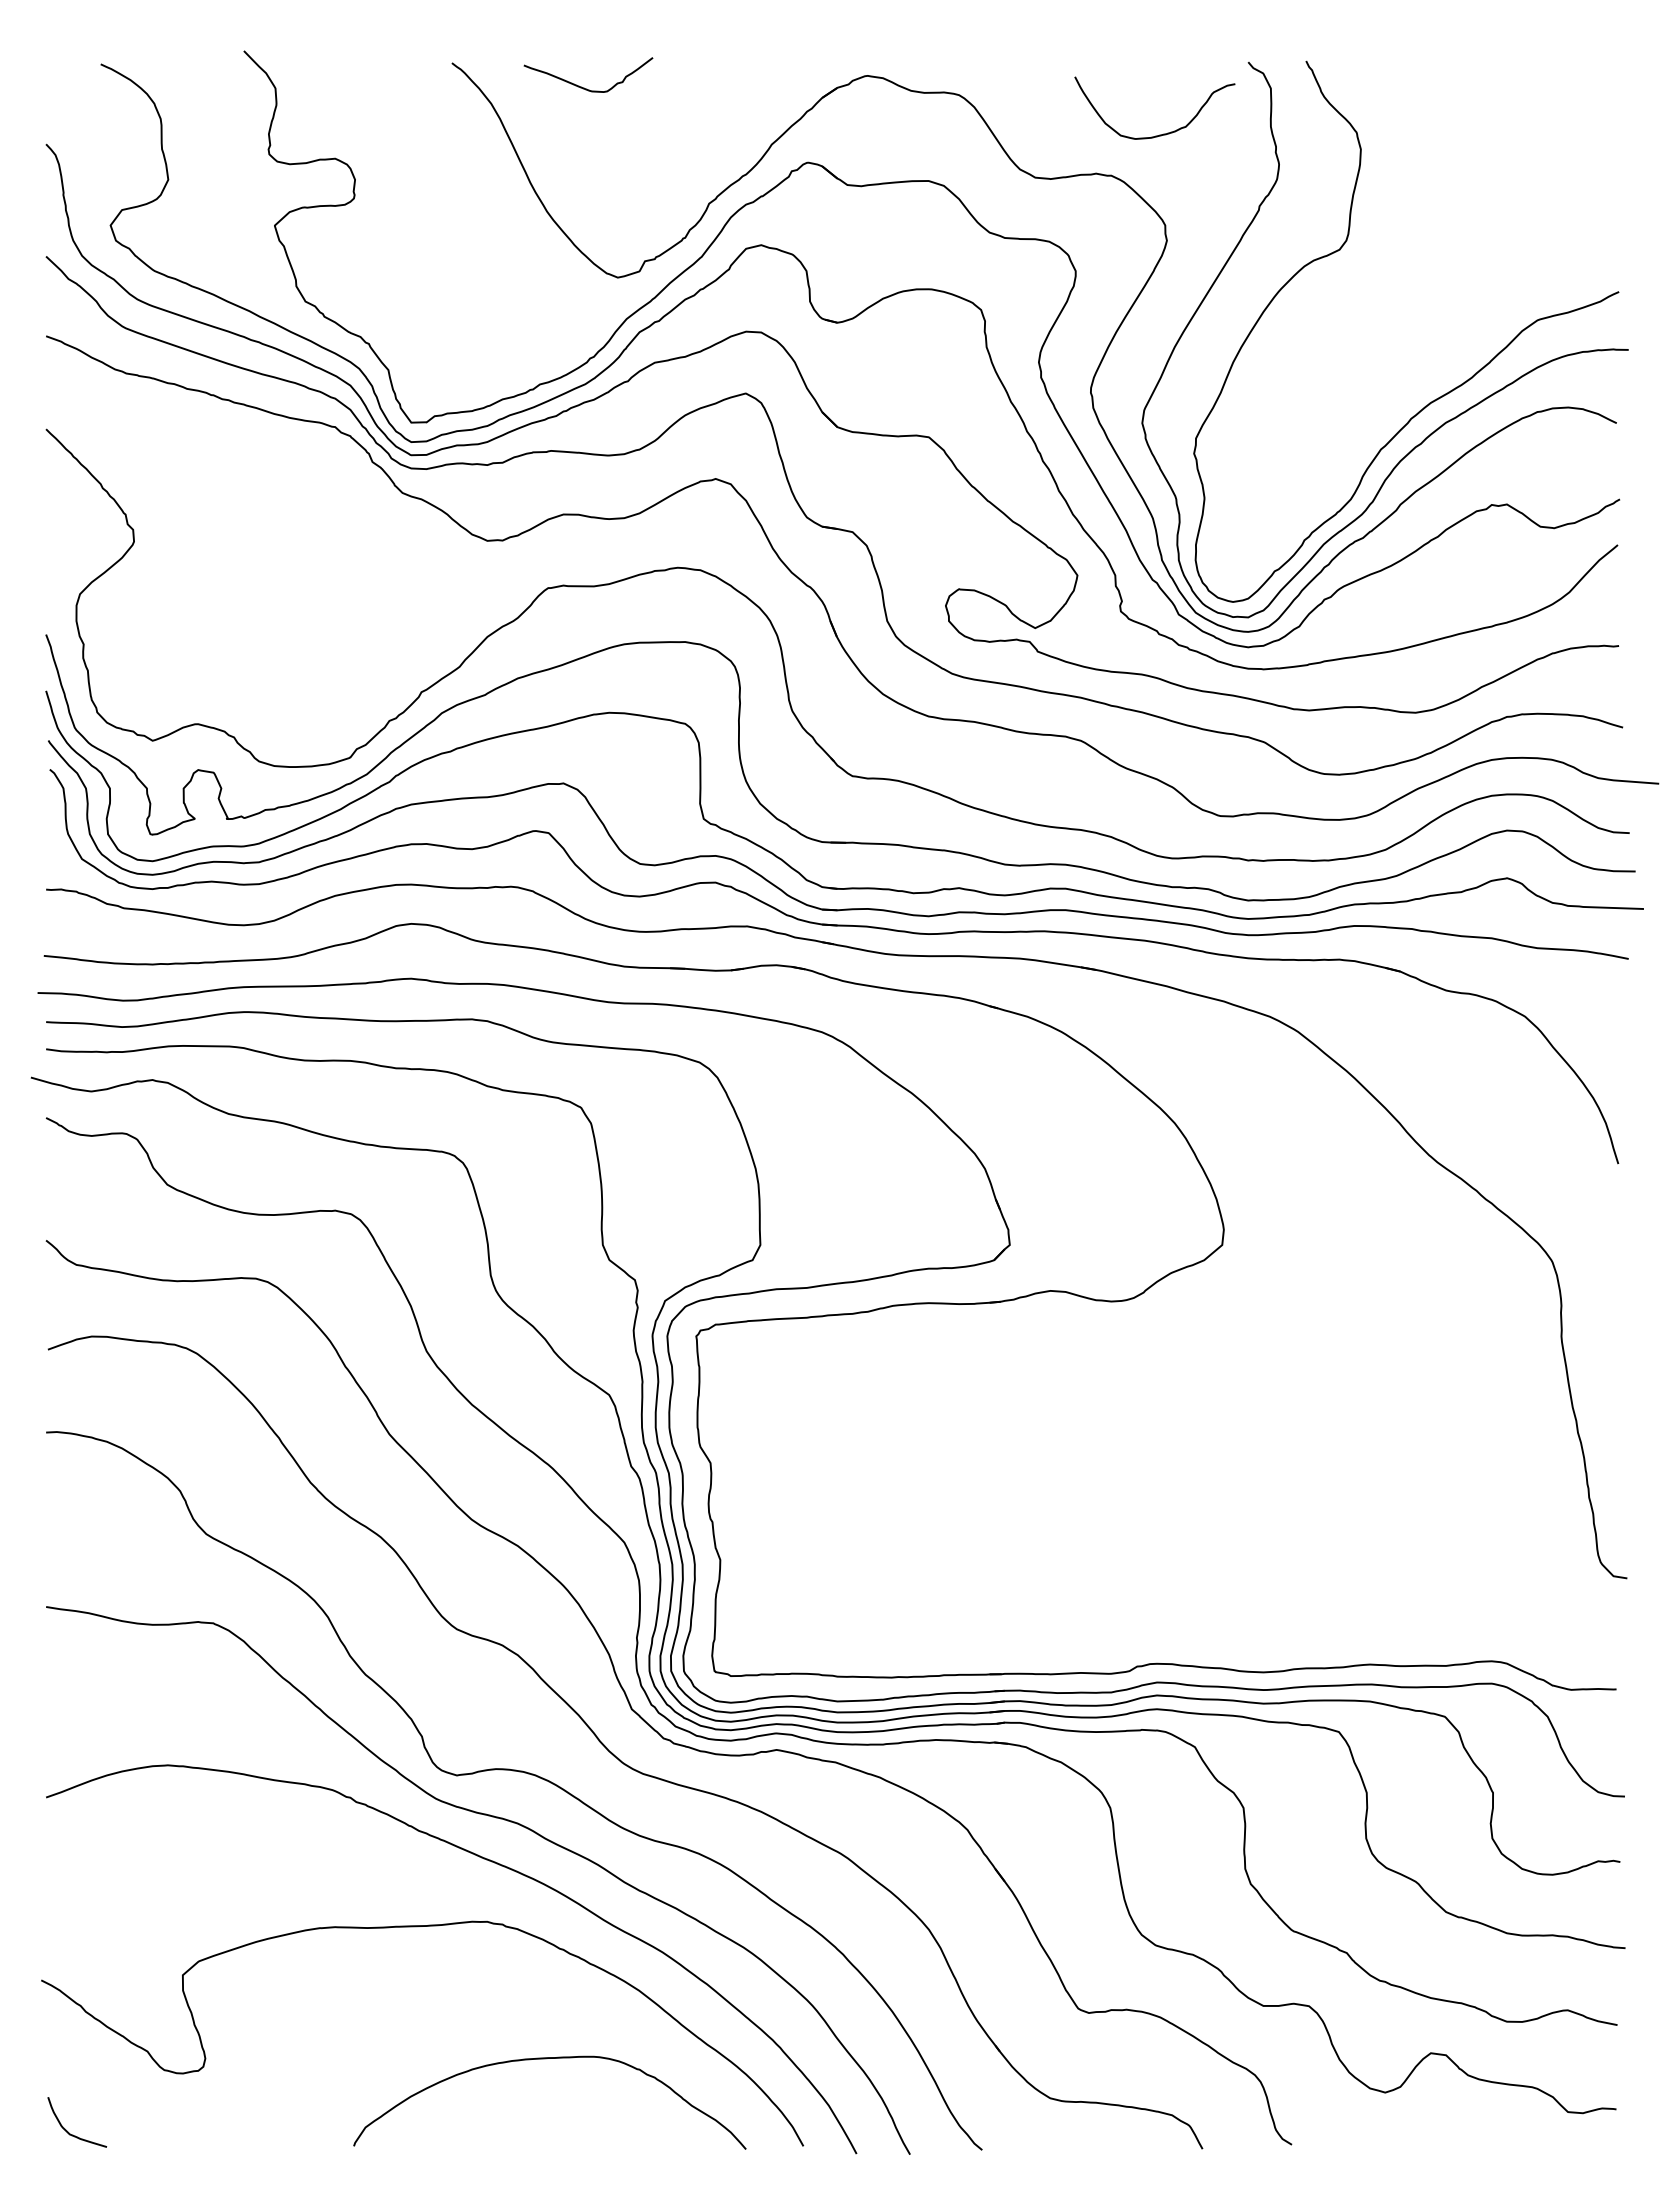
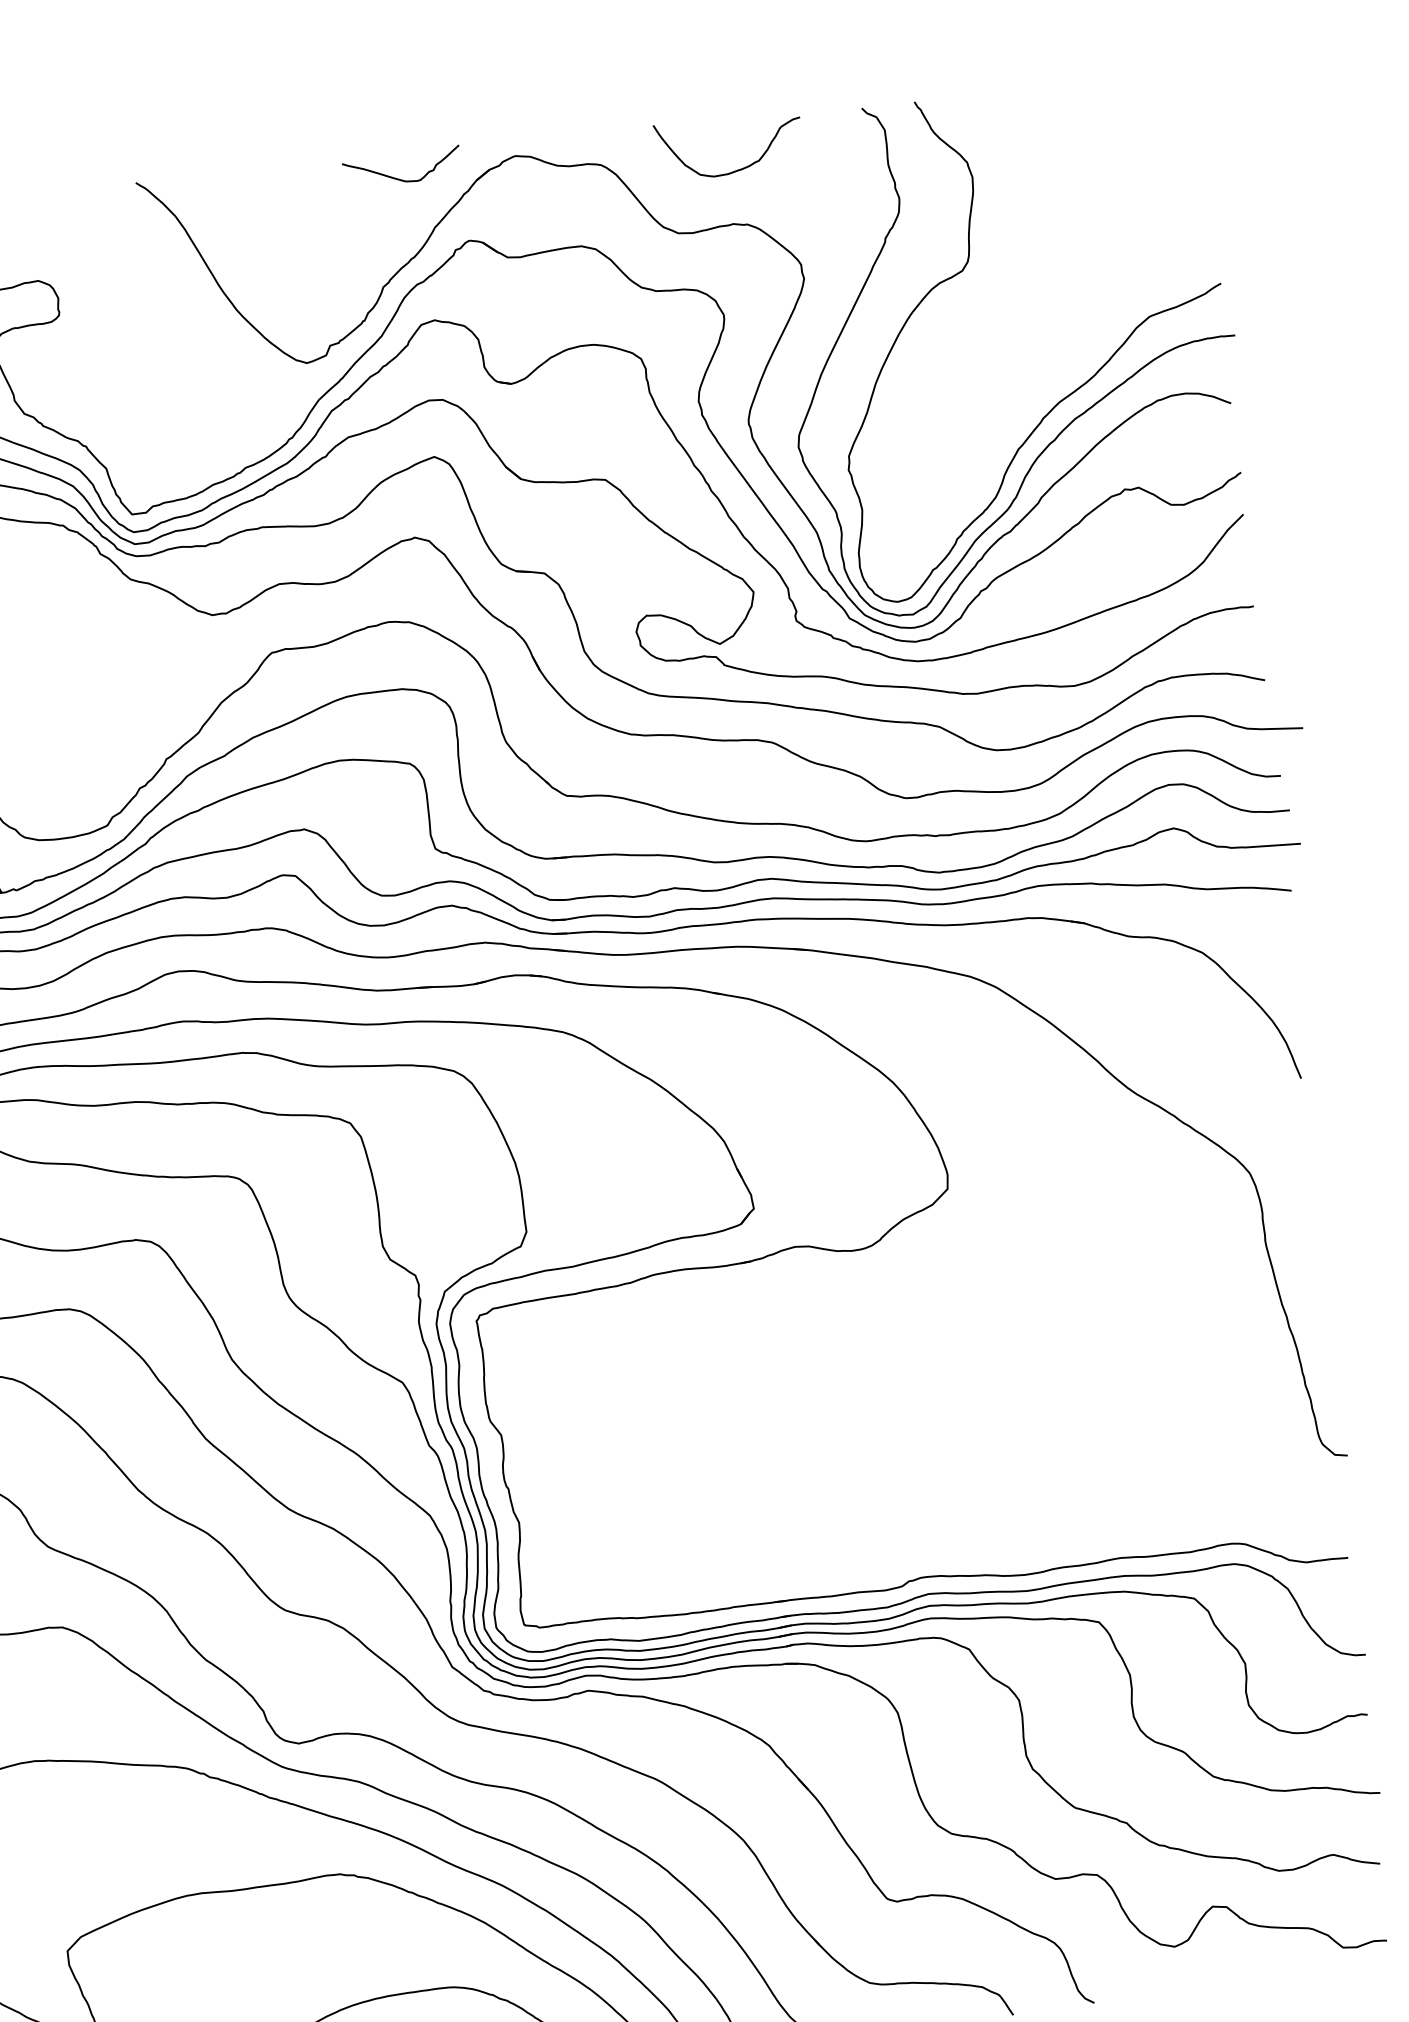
curve: (584, 87) -> (399, 178), moved
curve: (1159, 134) -> (735, 170), moved

